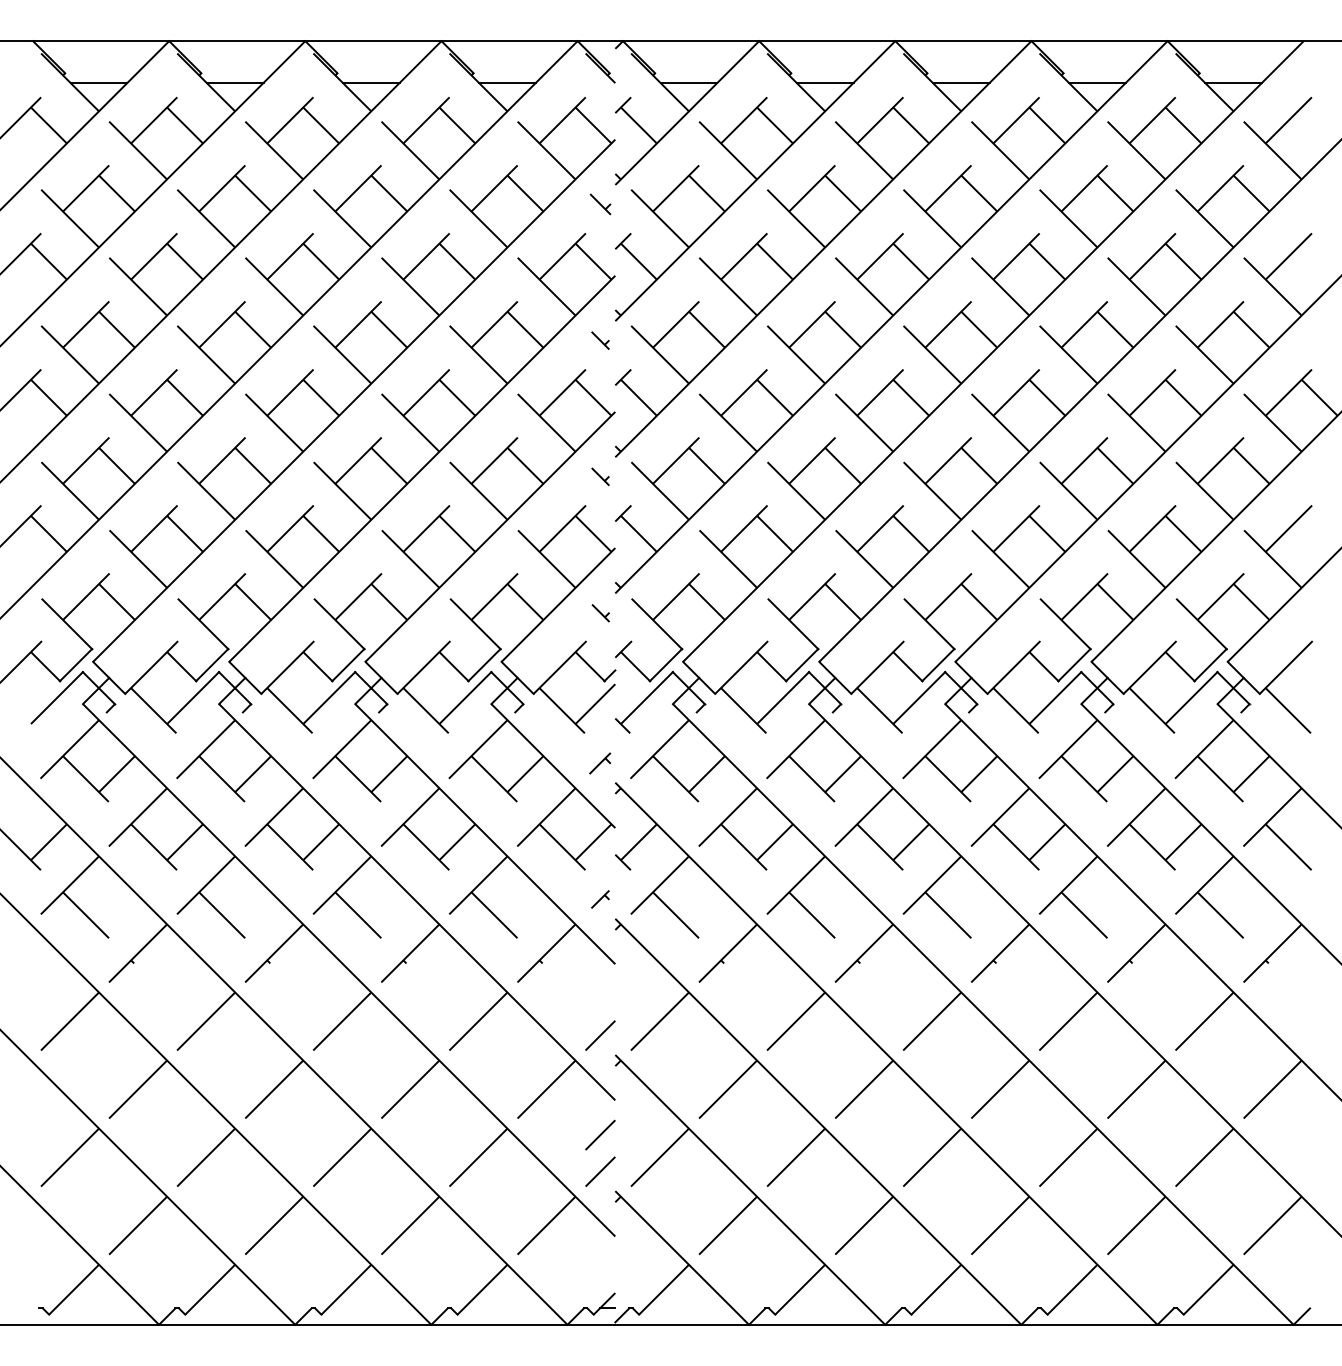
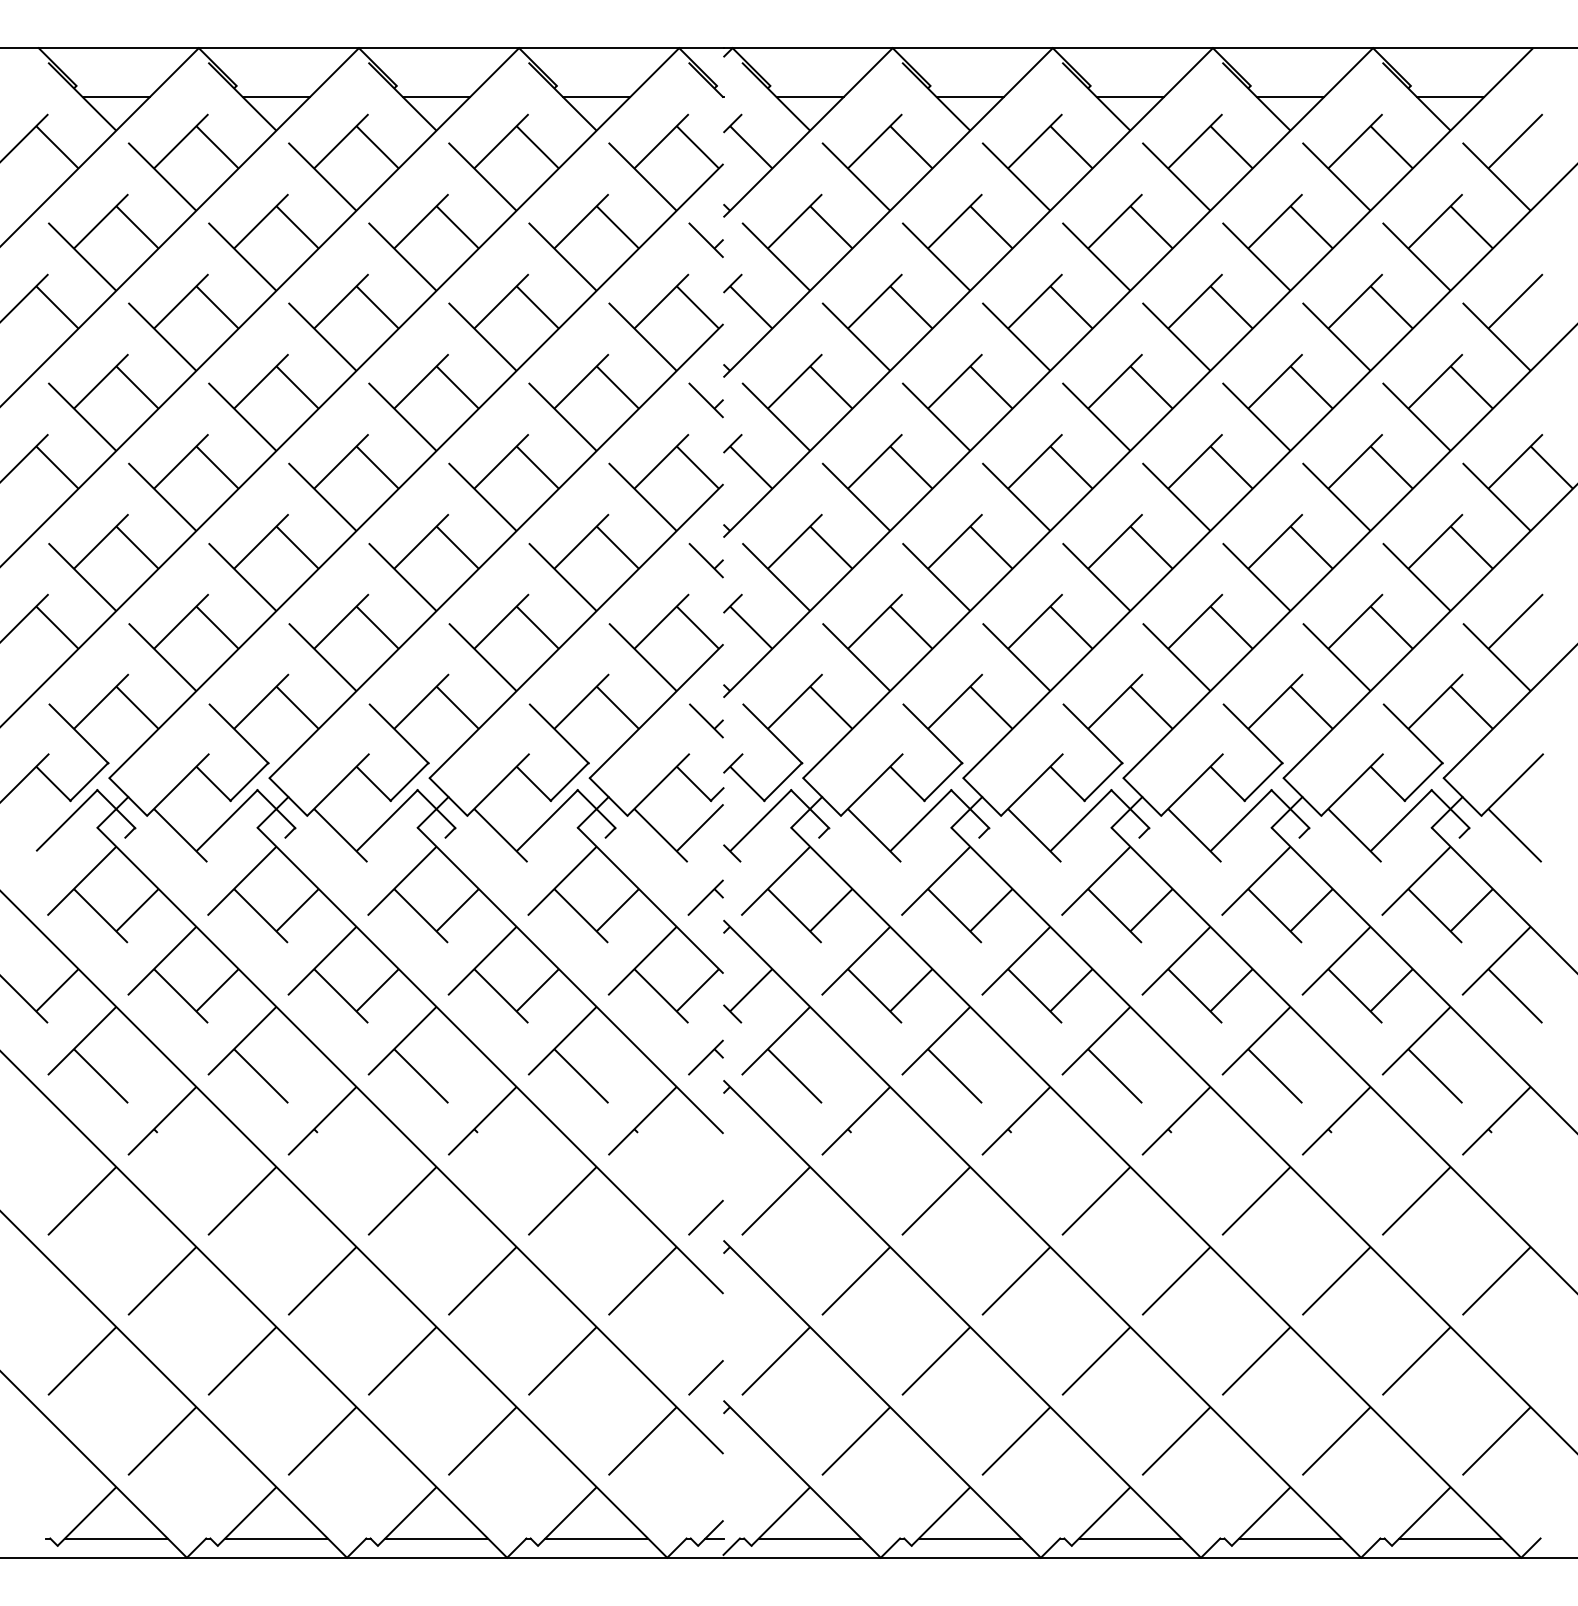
part: (599, 203) -> (705, 239), size x1.43
part: (599, 340) -> (705, 400), size x1.67
part: (599, 476) -> (705, 560), size x1.67
part: (600, 612) -> (706, 720), size x1.67
part: (599, 763) -> (705, 897), size x1.43
part: (599, 899) -> (705, 1057), size x1.67
line: (599, 1134) -> (705, 1334), removed
line: (99, 1308) -> (116, 1538), added
line: (235, 1308) -> (276, 1538), added
line: (371, 1308) -> (436, 1538), added
line: (507, 1308) -> (596, 1538), added
line: (688, 1308) -> (809, 1538), added
line: (824, 1308) -> (969, 1538), added
line: (961, 1308) -> (1130, 1538), added
line: (1097, 1308) -> (1290, 1538), added
line: (1233, 1308) -> (1450, 1538), added

